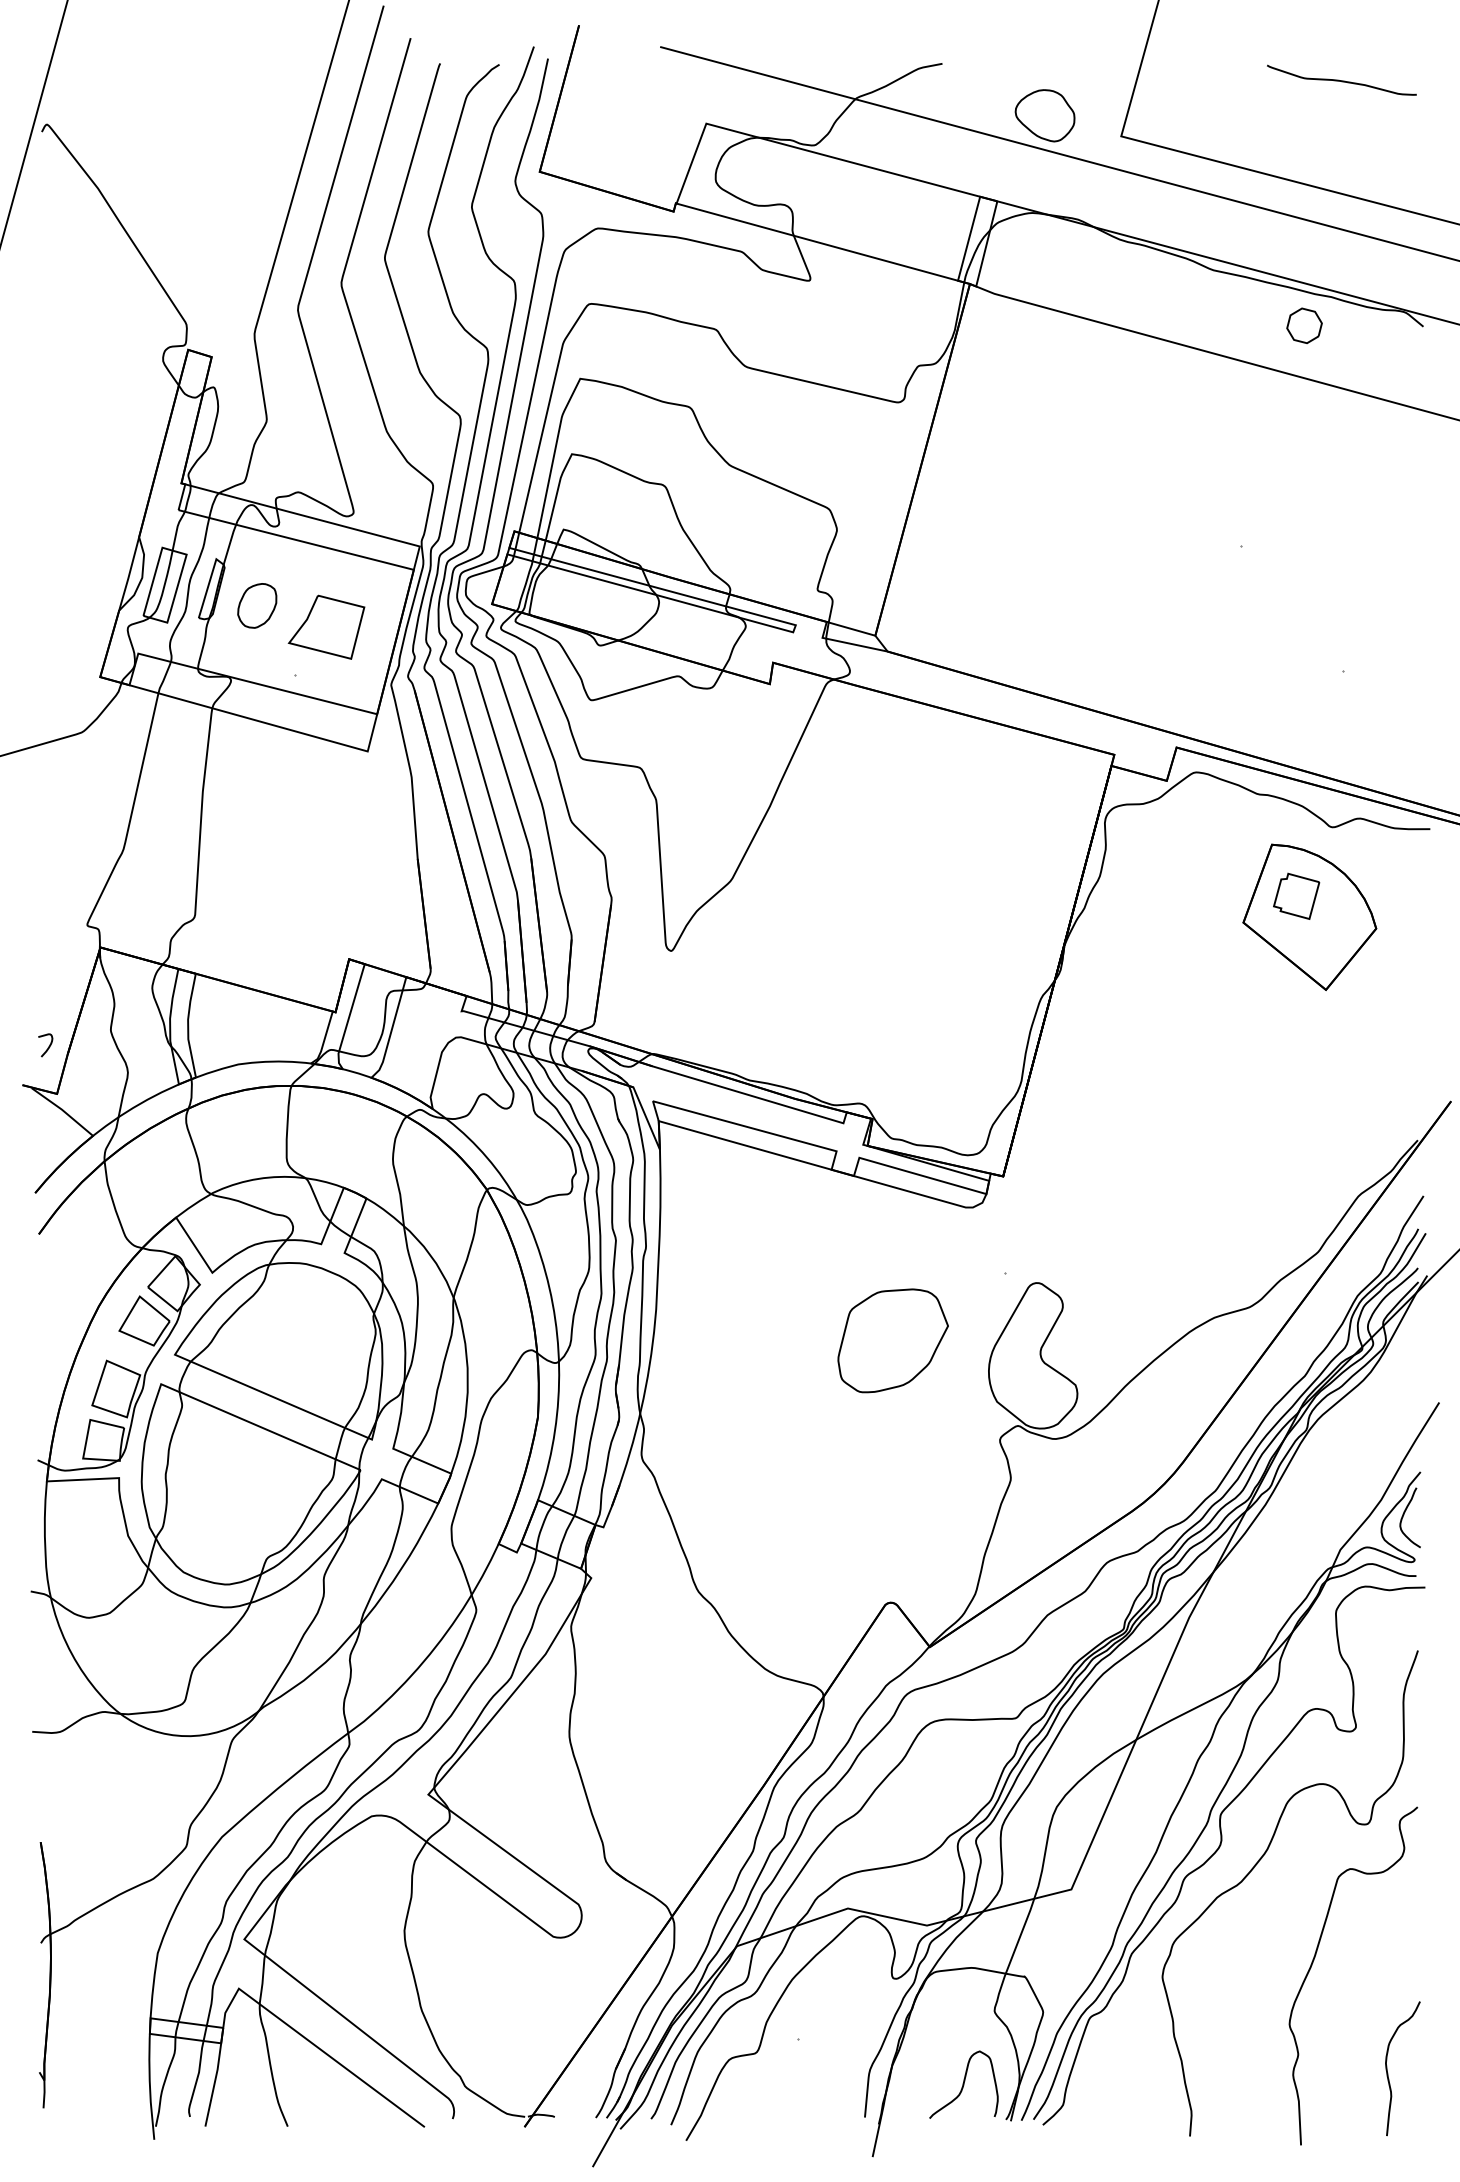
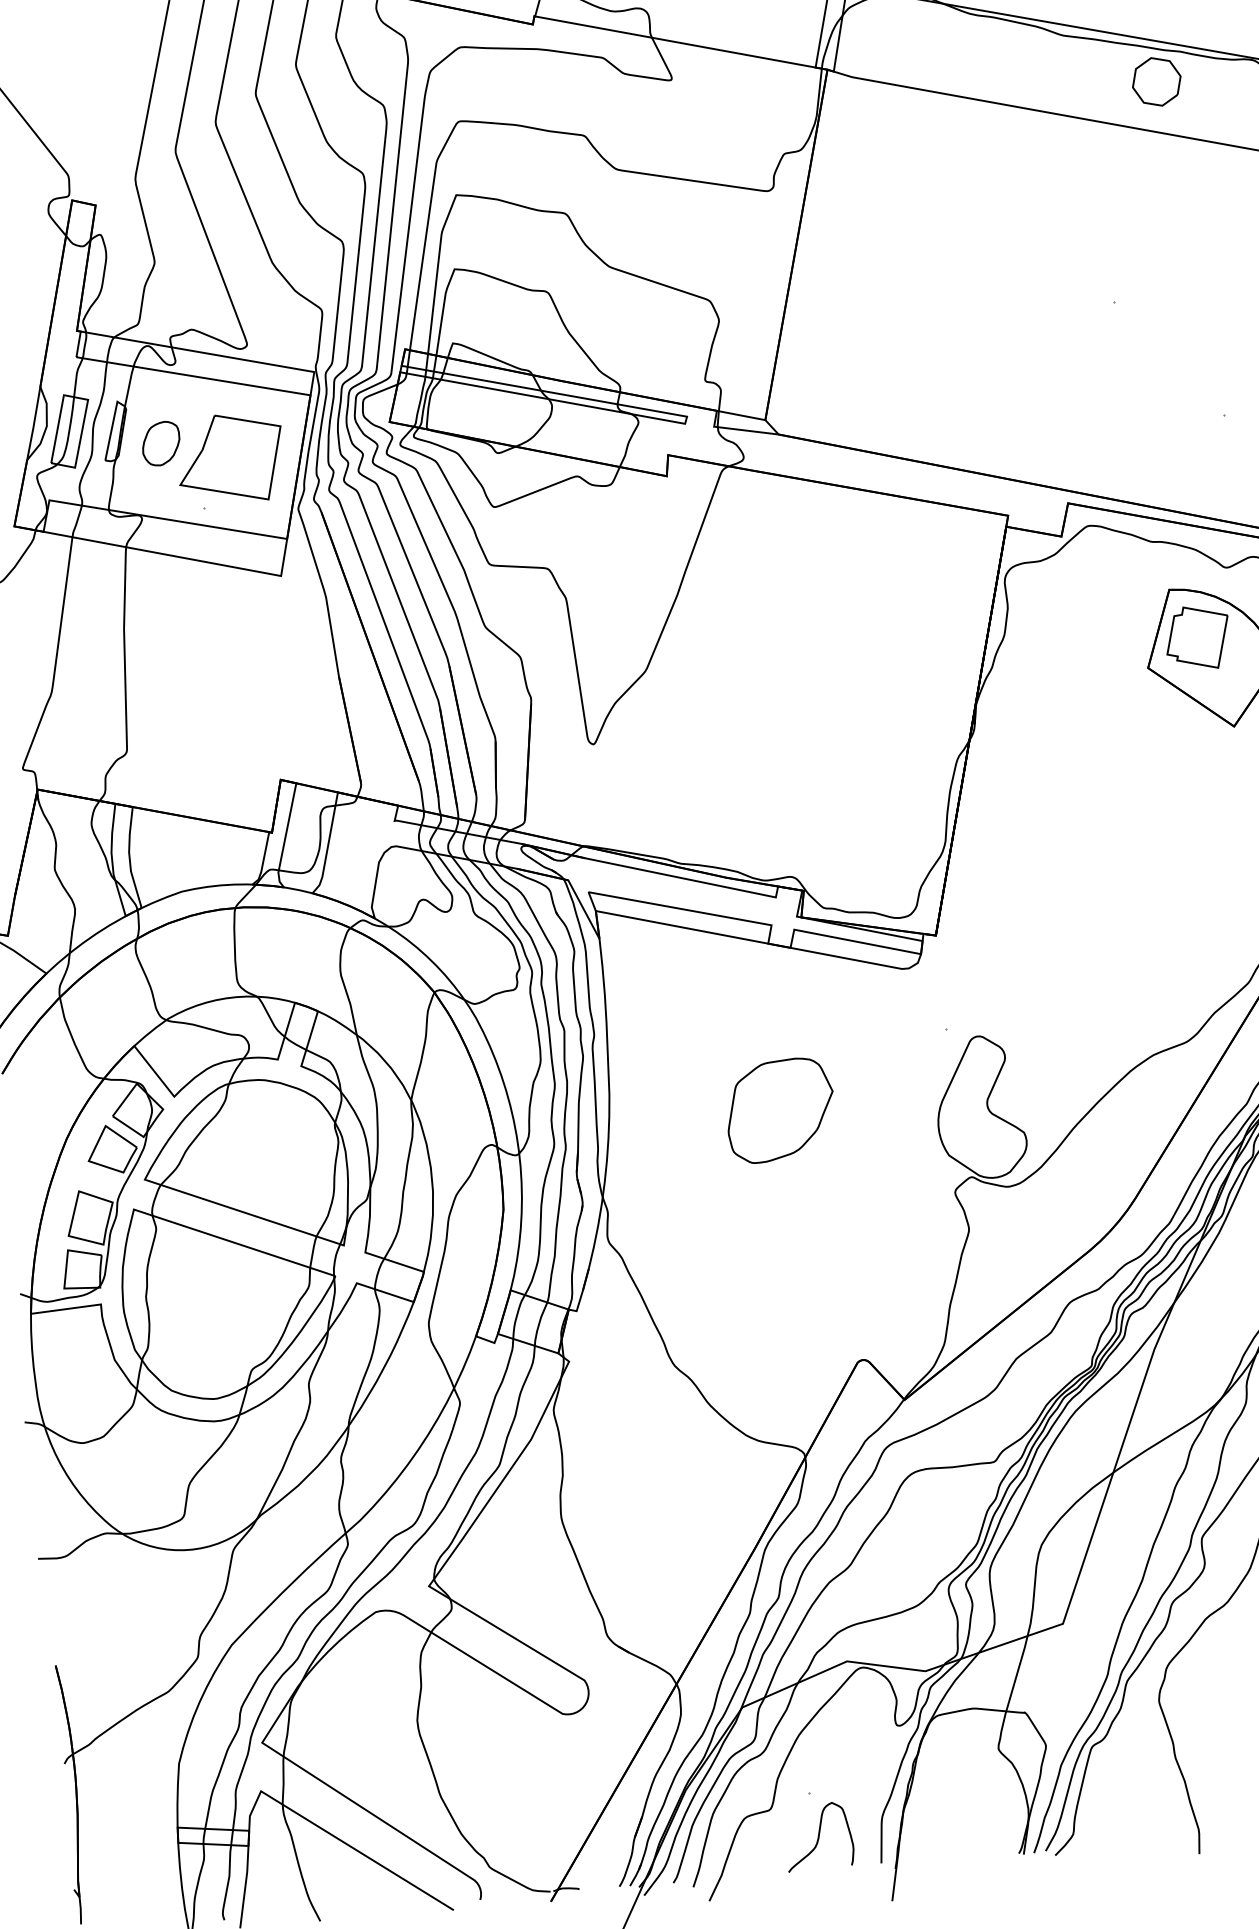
part: (1304, 325) -> (1156, 81), size x1.43
part: (326, 627) -> (230, 458), size x1.43
part: (1296, 896) -> (1197, 638), size x1.43
part: (892, 1340) -> (779, 1110), moved
curve: (963, 2084) -> (818, 1836), moved

